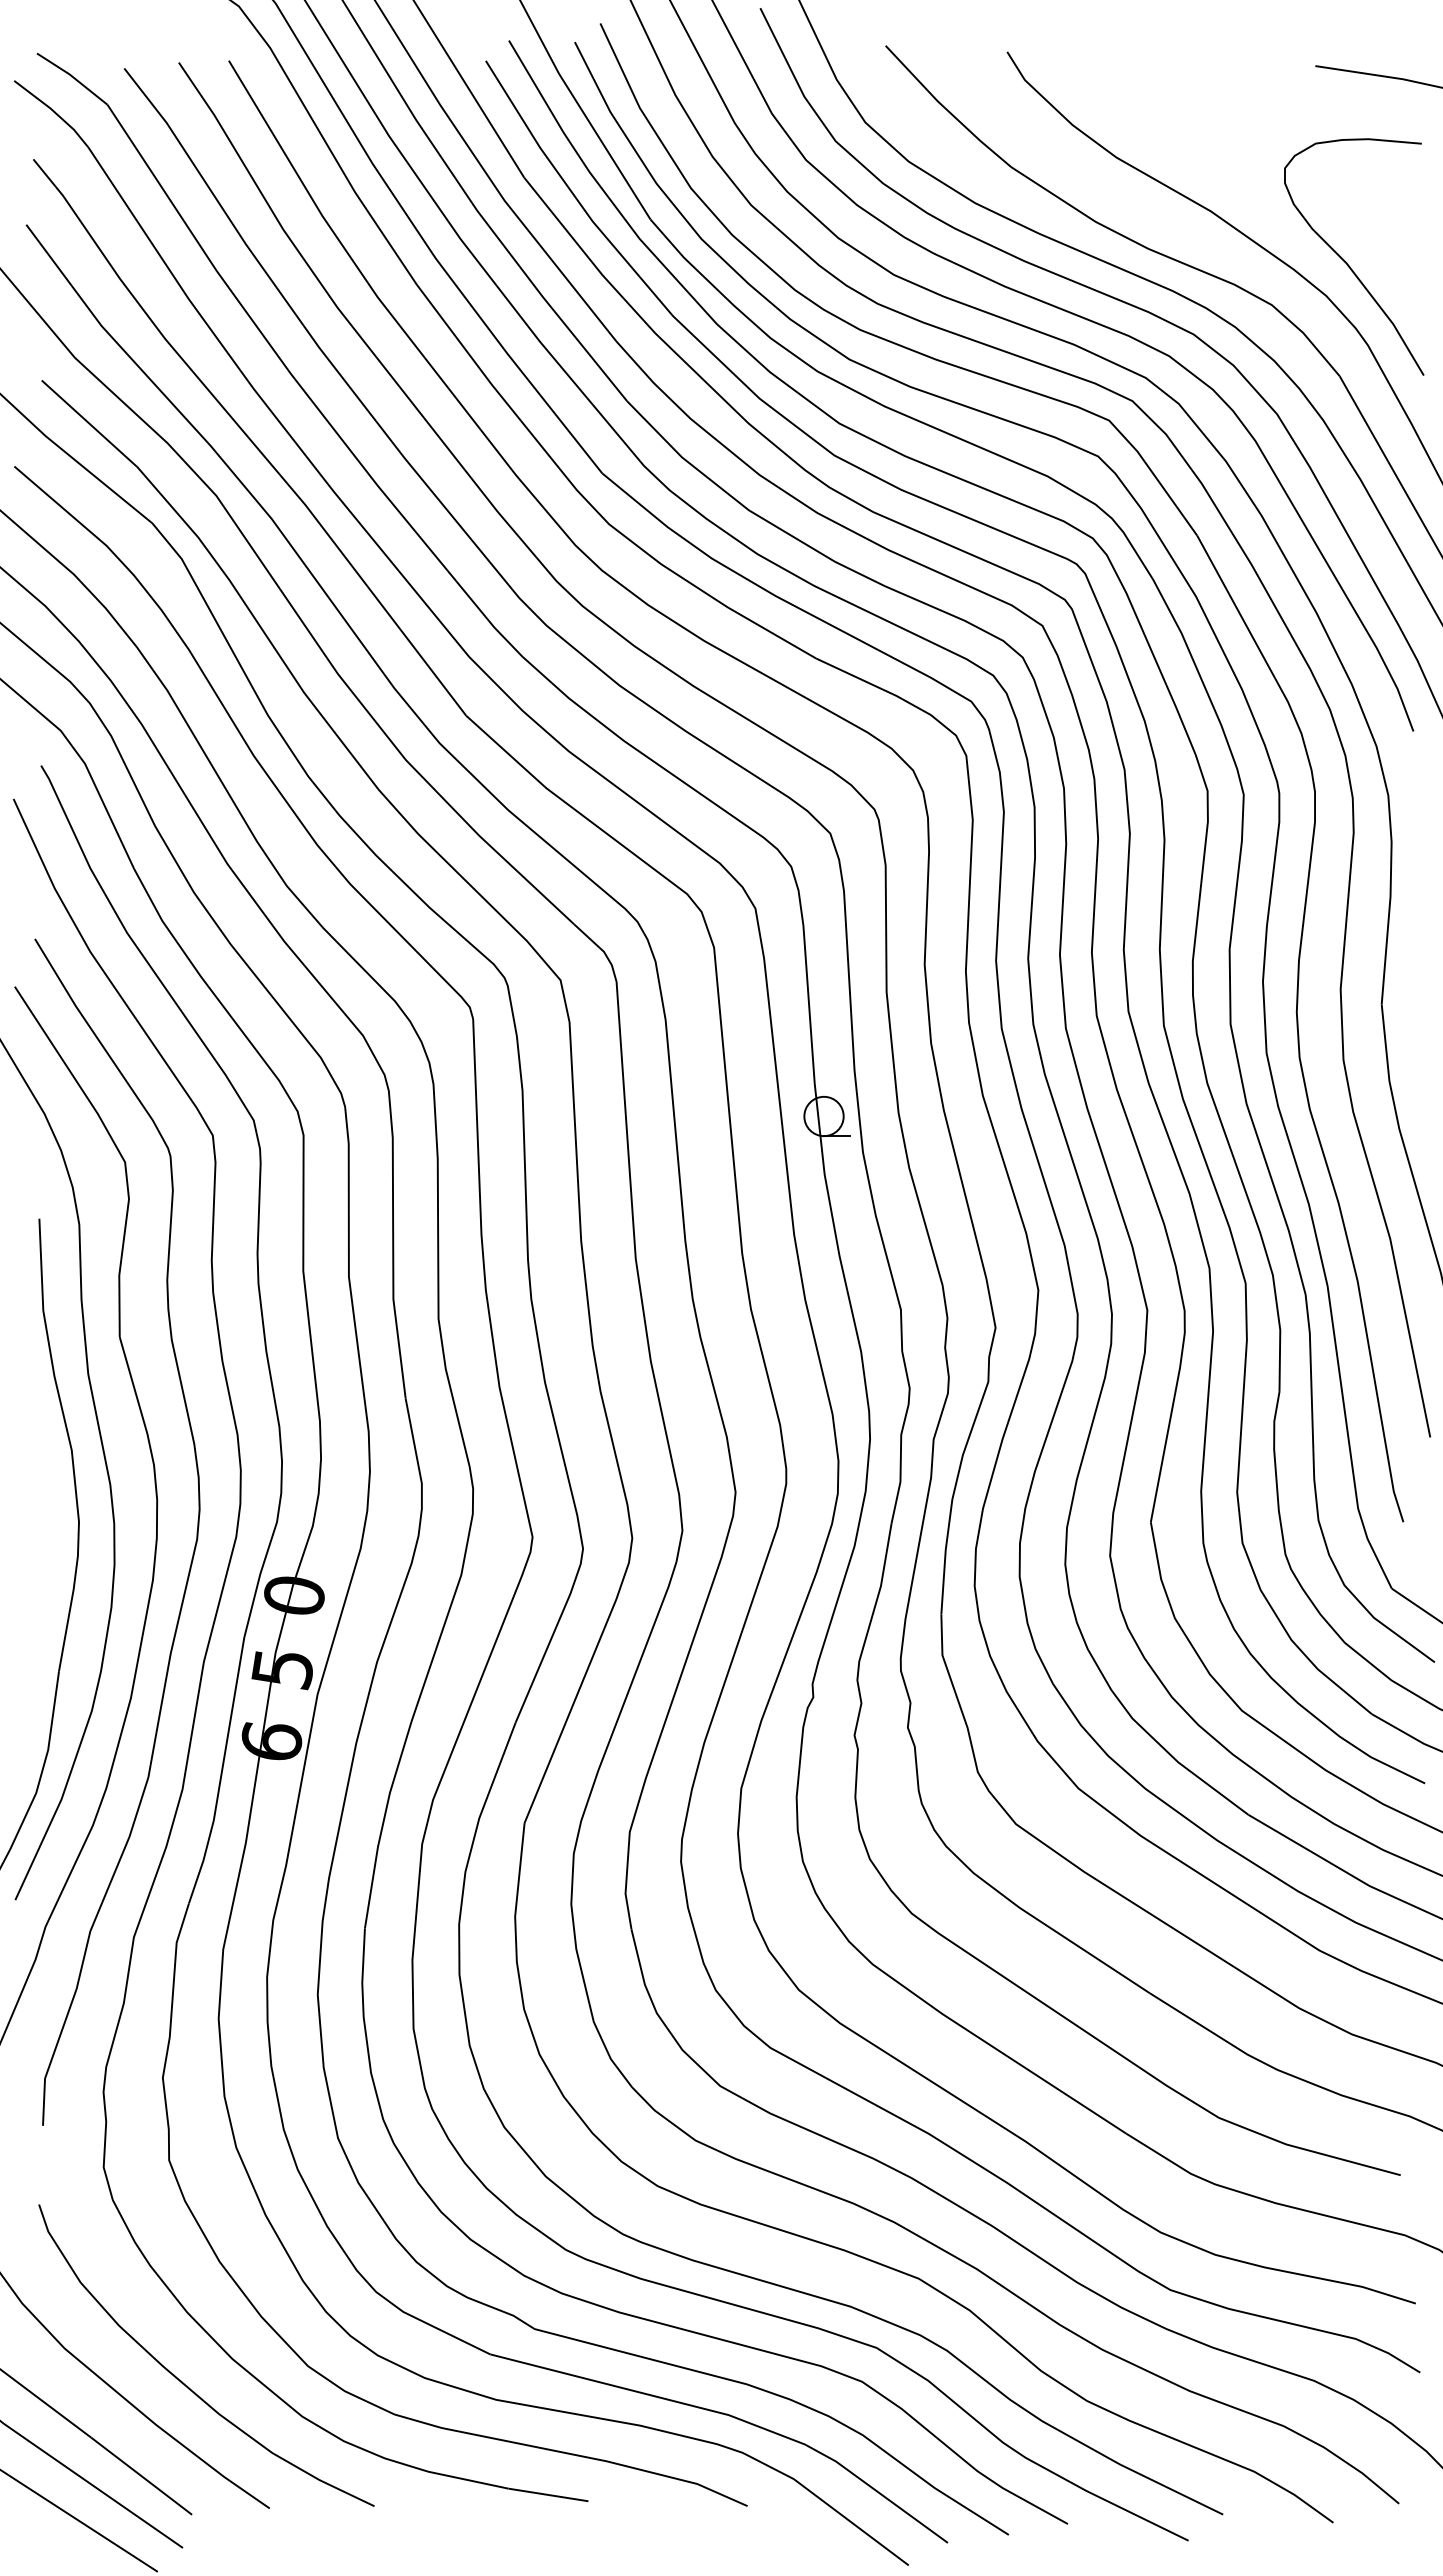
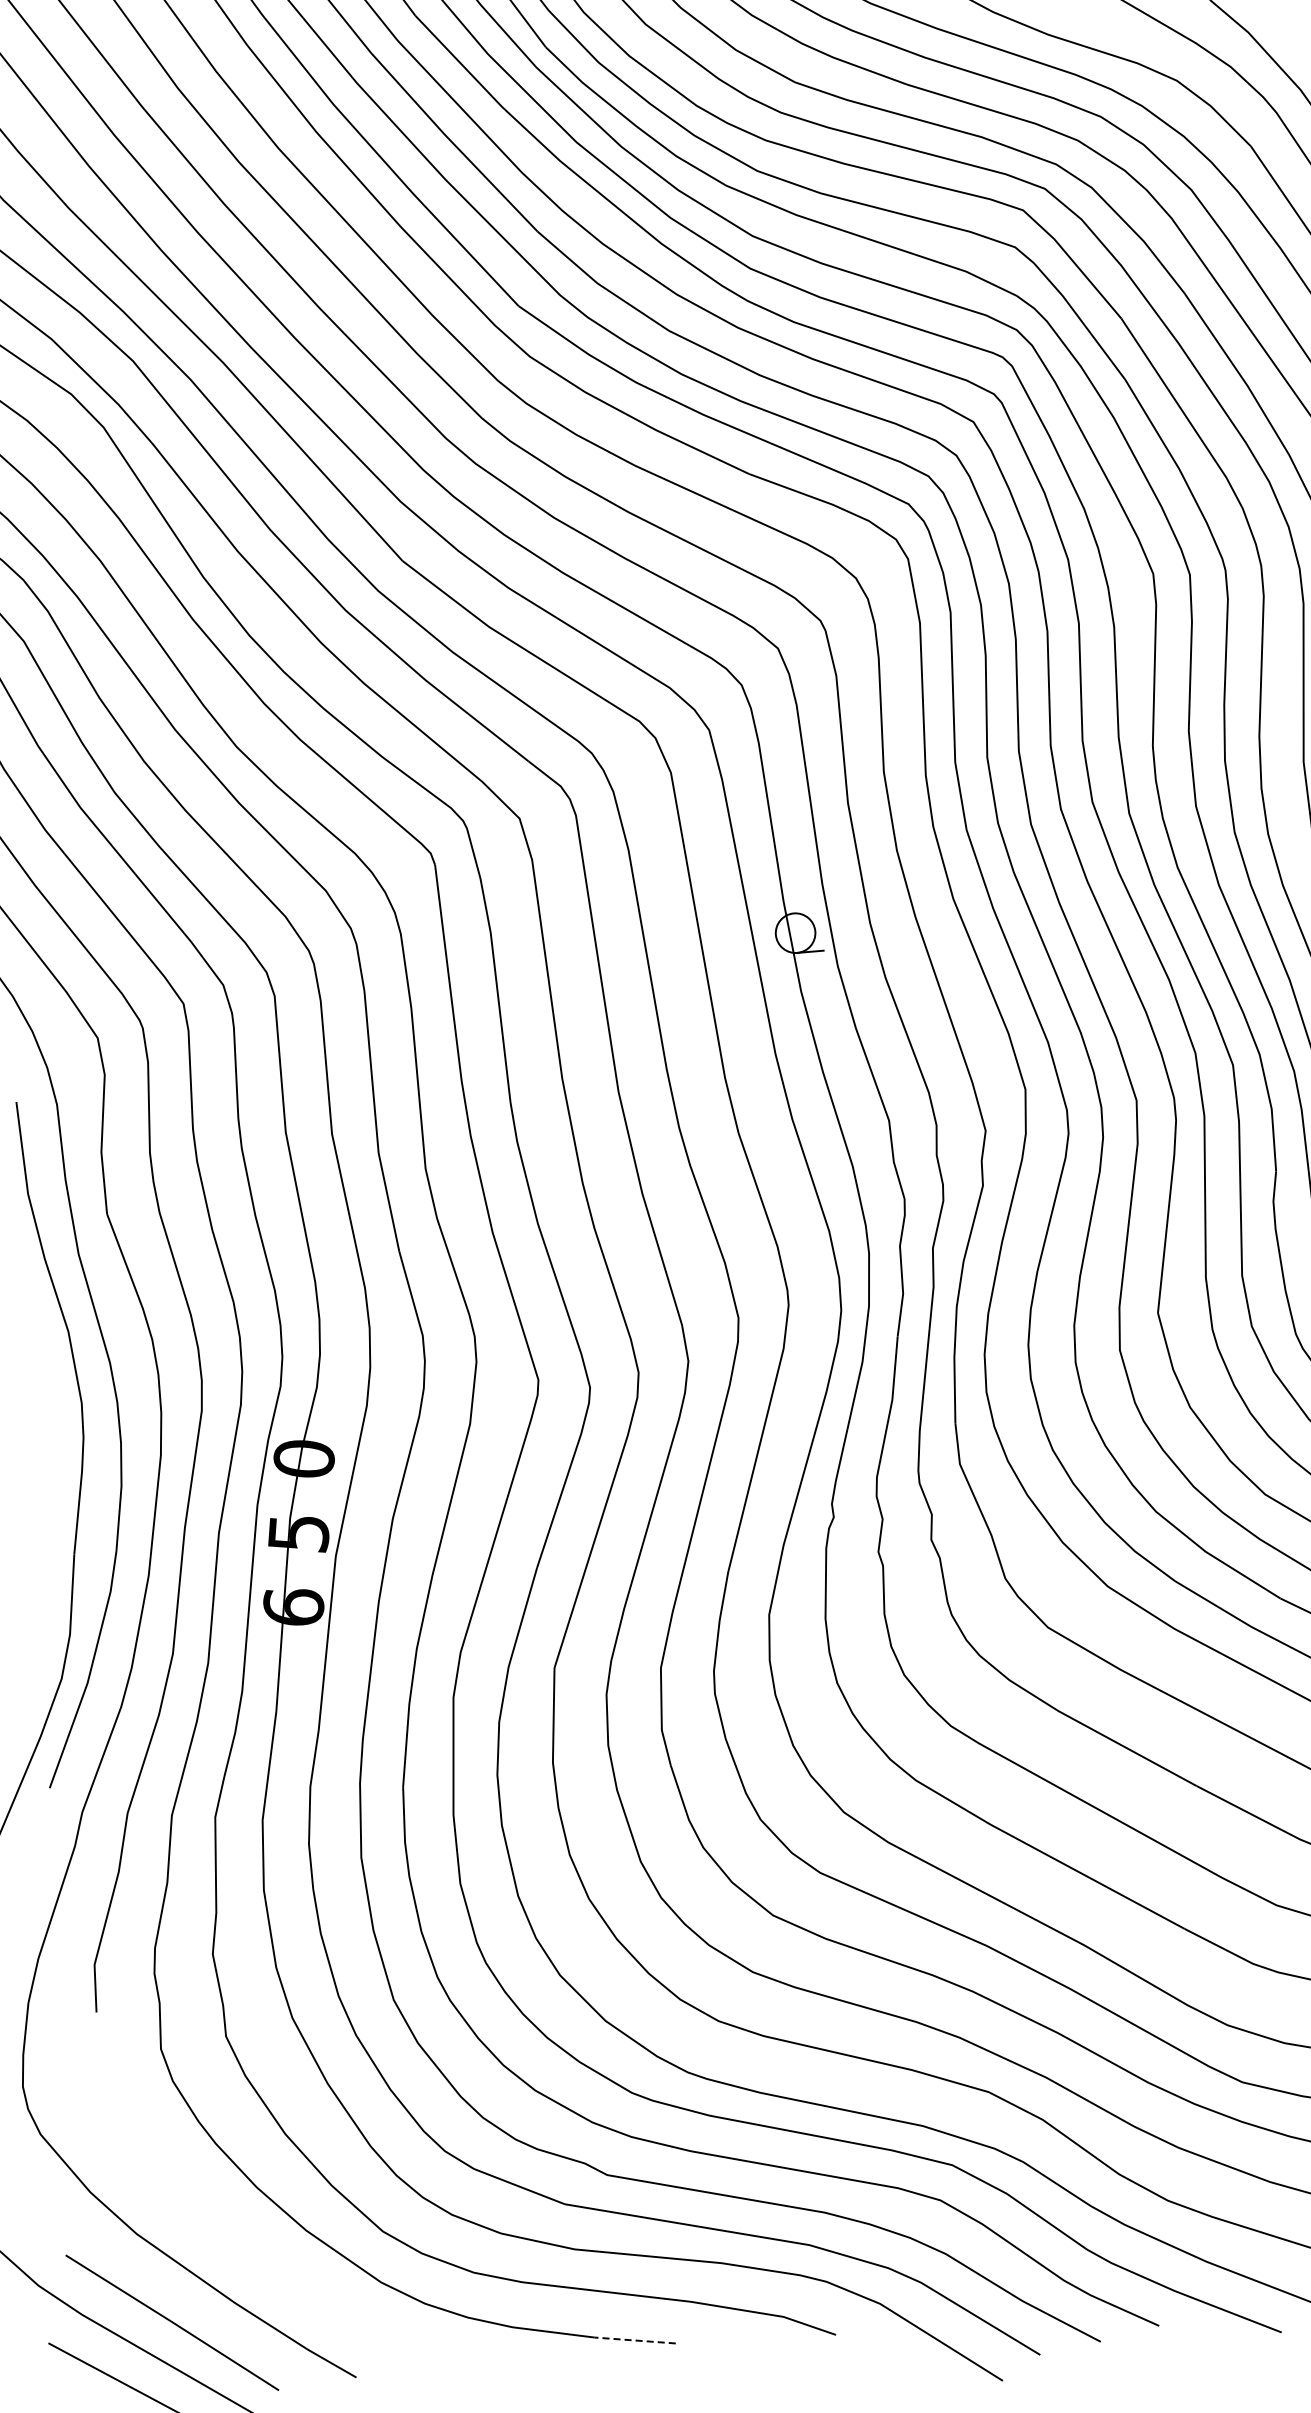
curve: (181, 2380) -> (257, 2256), removed
line: (548, 2494) -> (635, 2340), solid -> dashed

